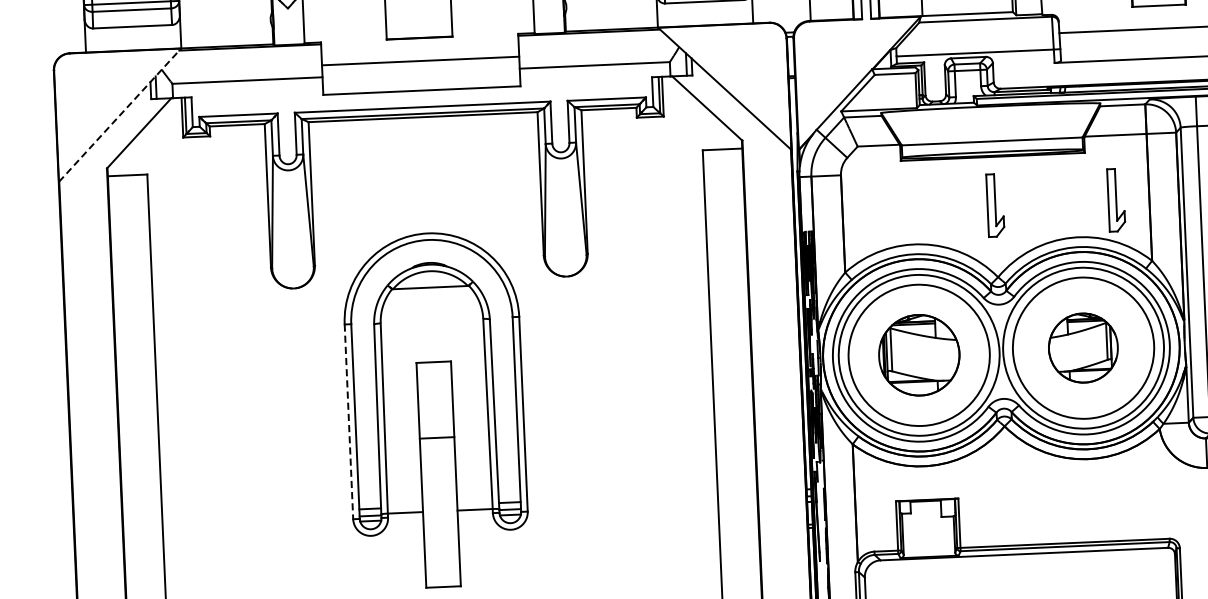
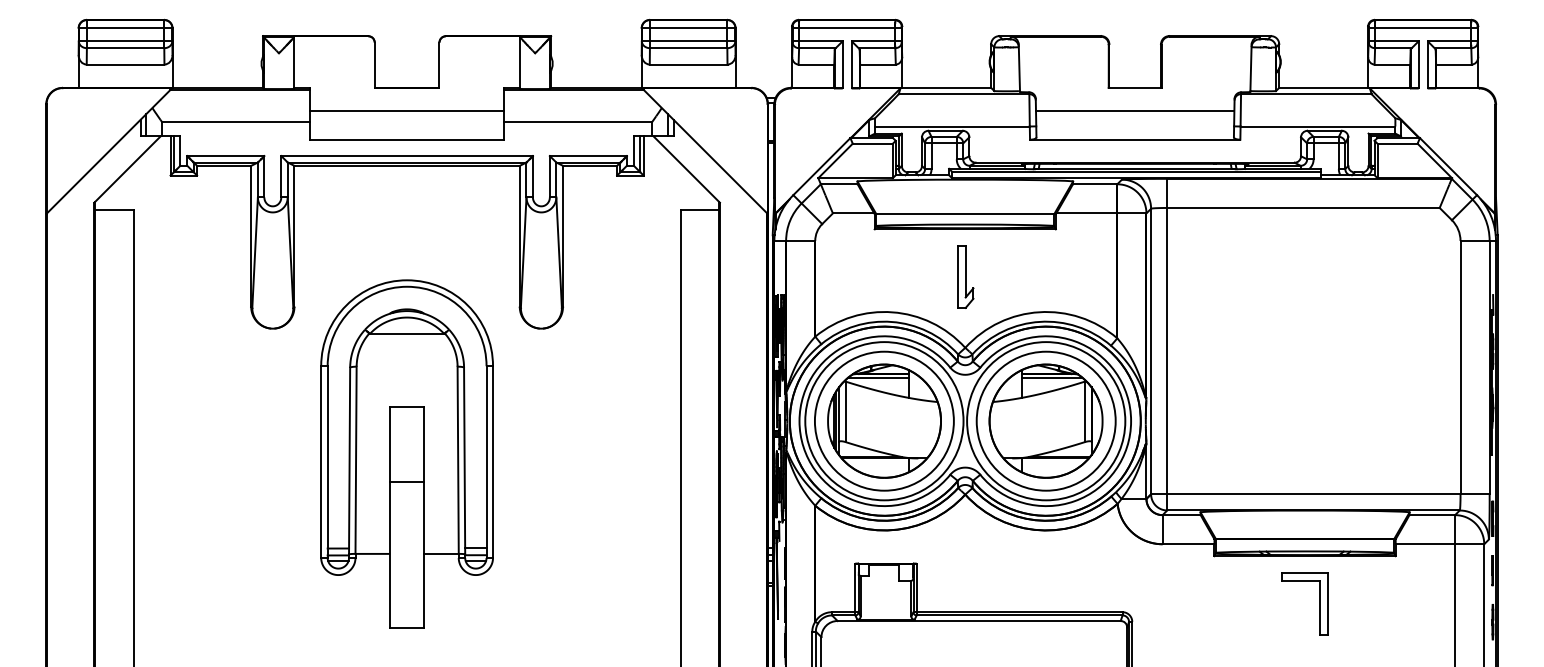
line: (120, 114) -> (109, 150), dashed -> solid
part: (1116, 199) -> (1084, 276), removed
part: (1082, 347) -> (1045, 420), size x1.67
part: (919, 354) -> (884, 420), size x1.43
line: (349, 422) -> (321, 462), dashed -> solid

